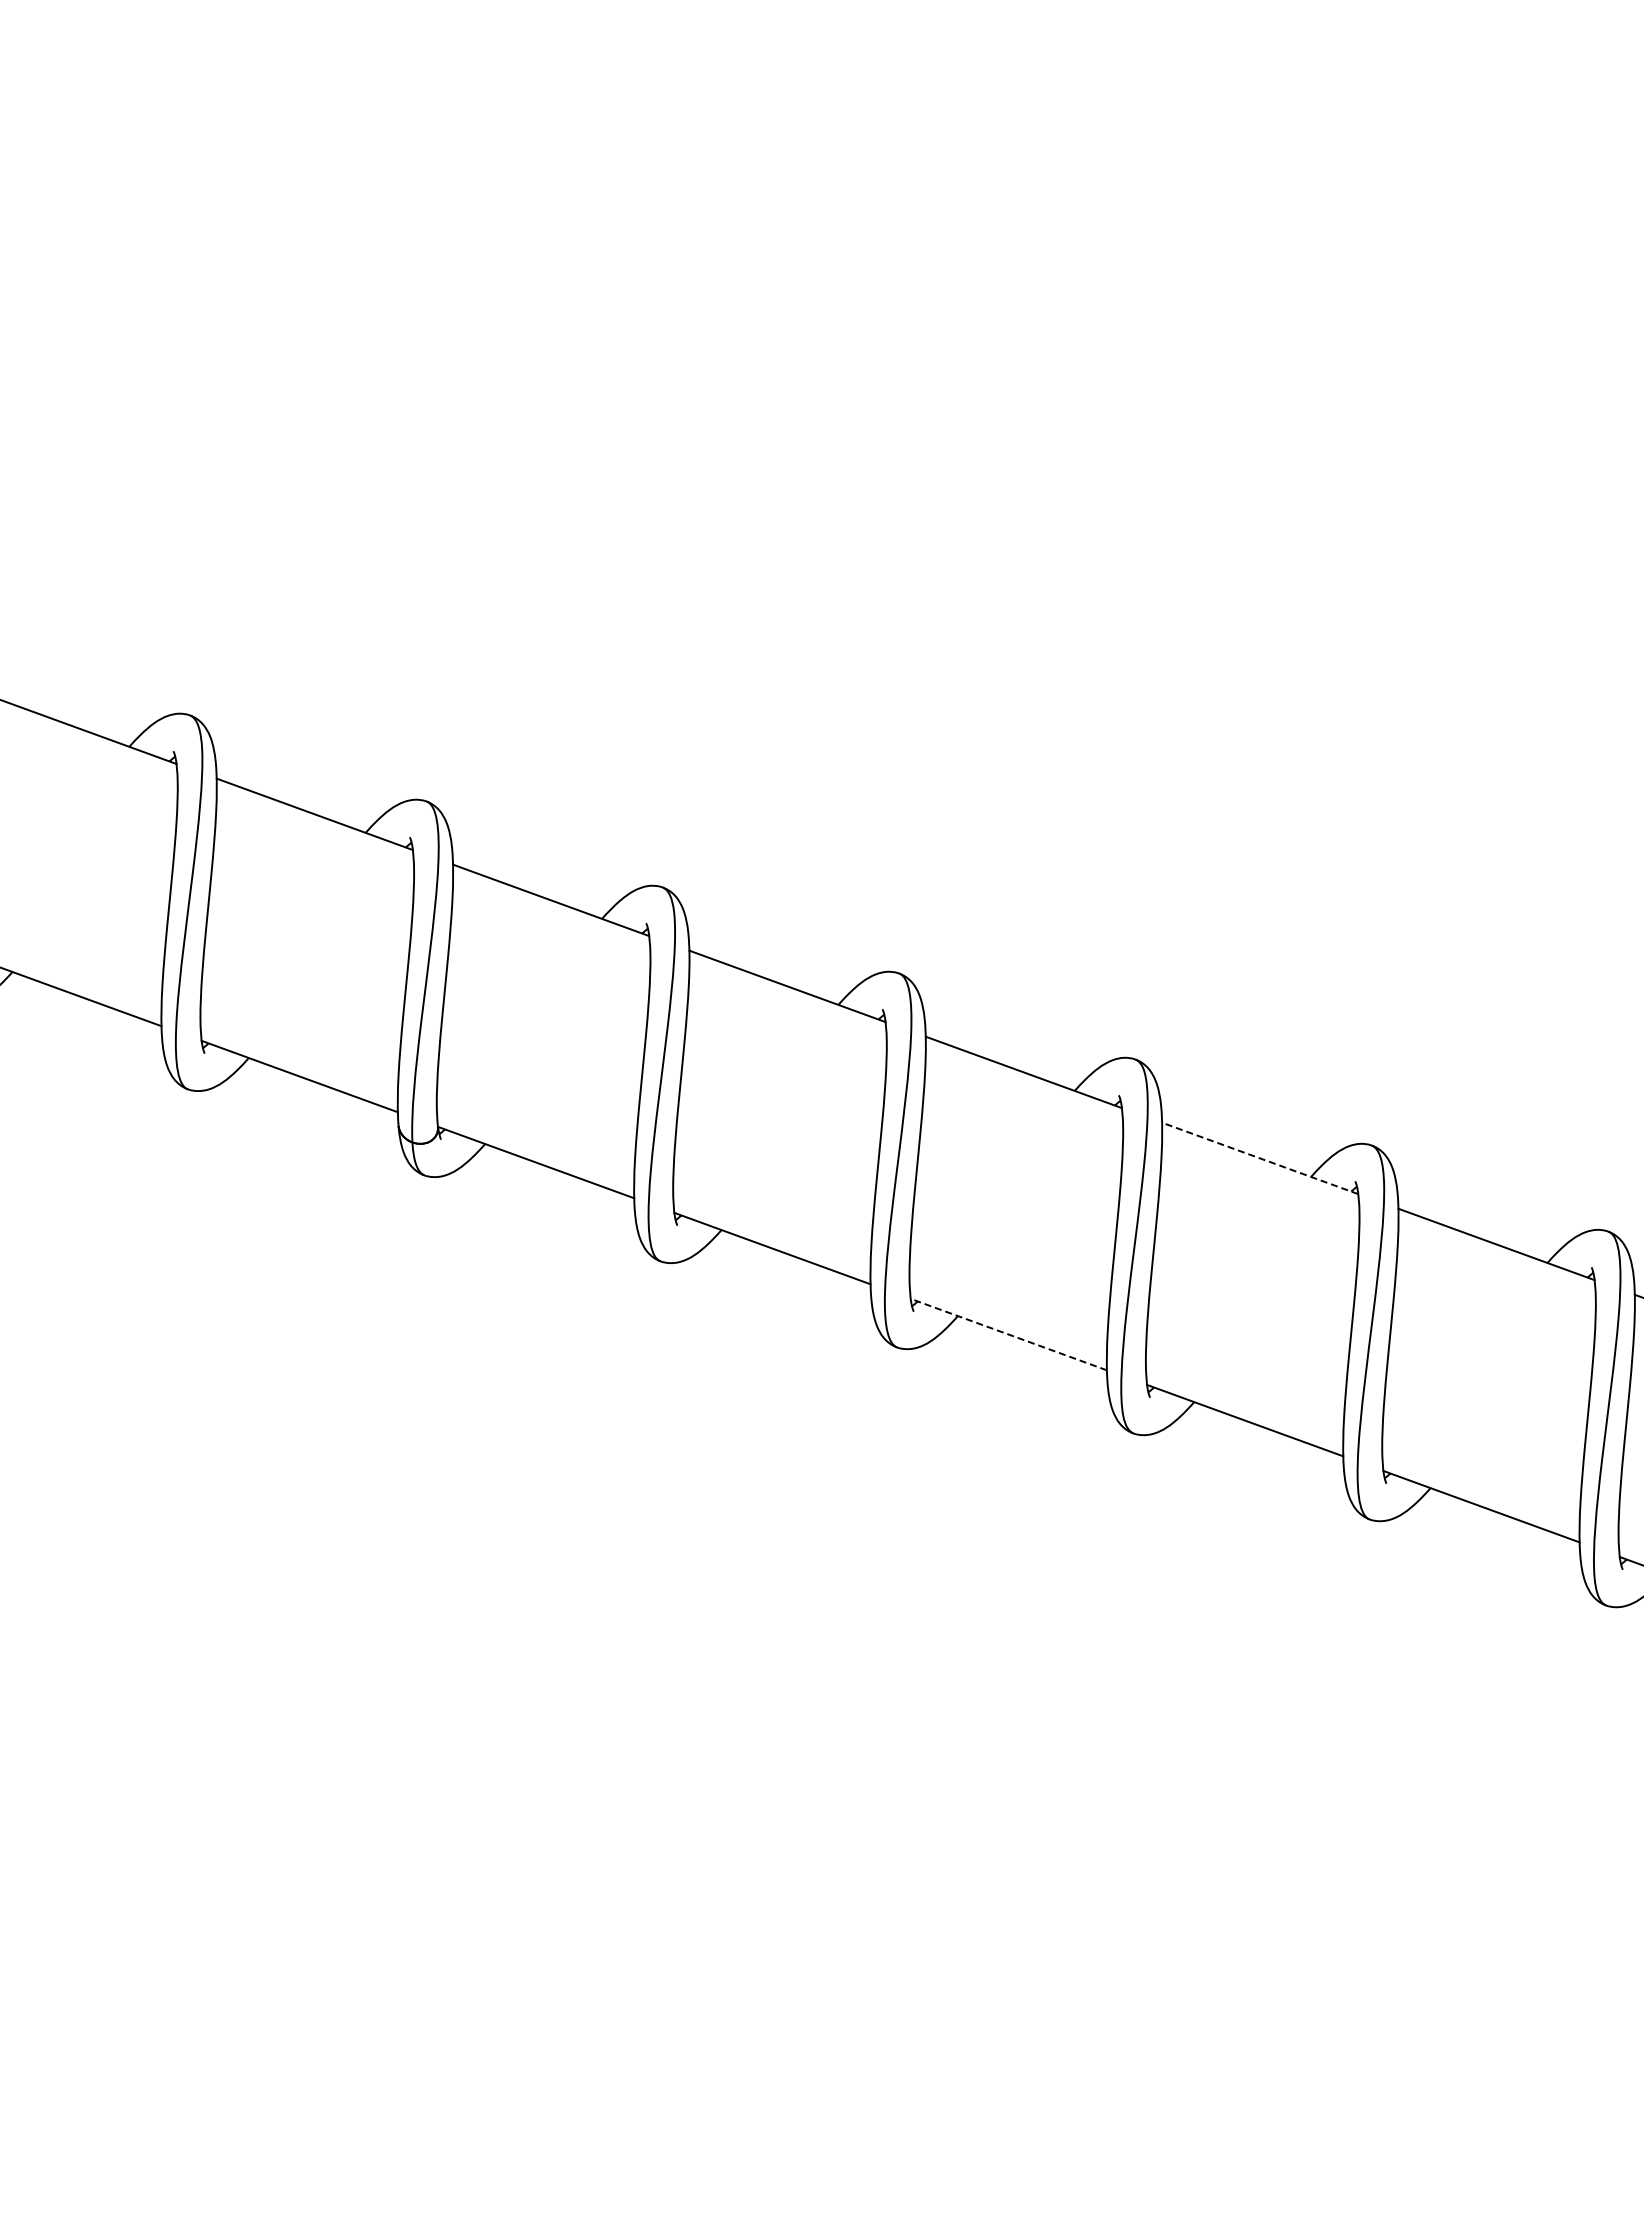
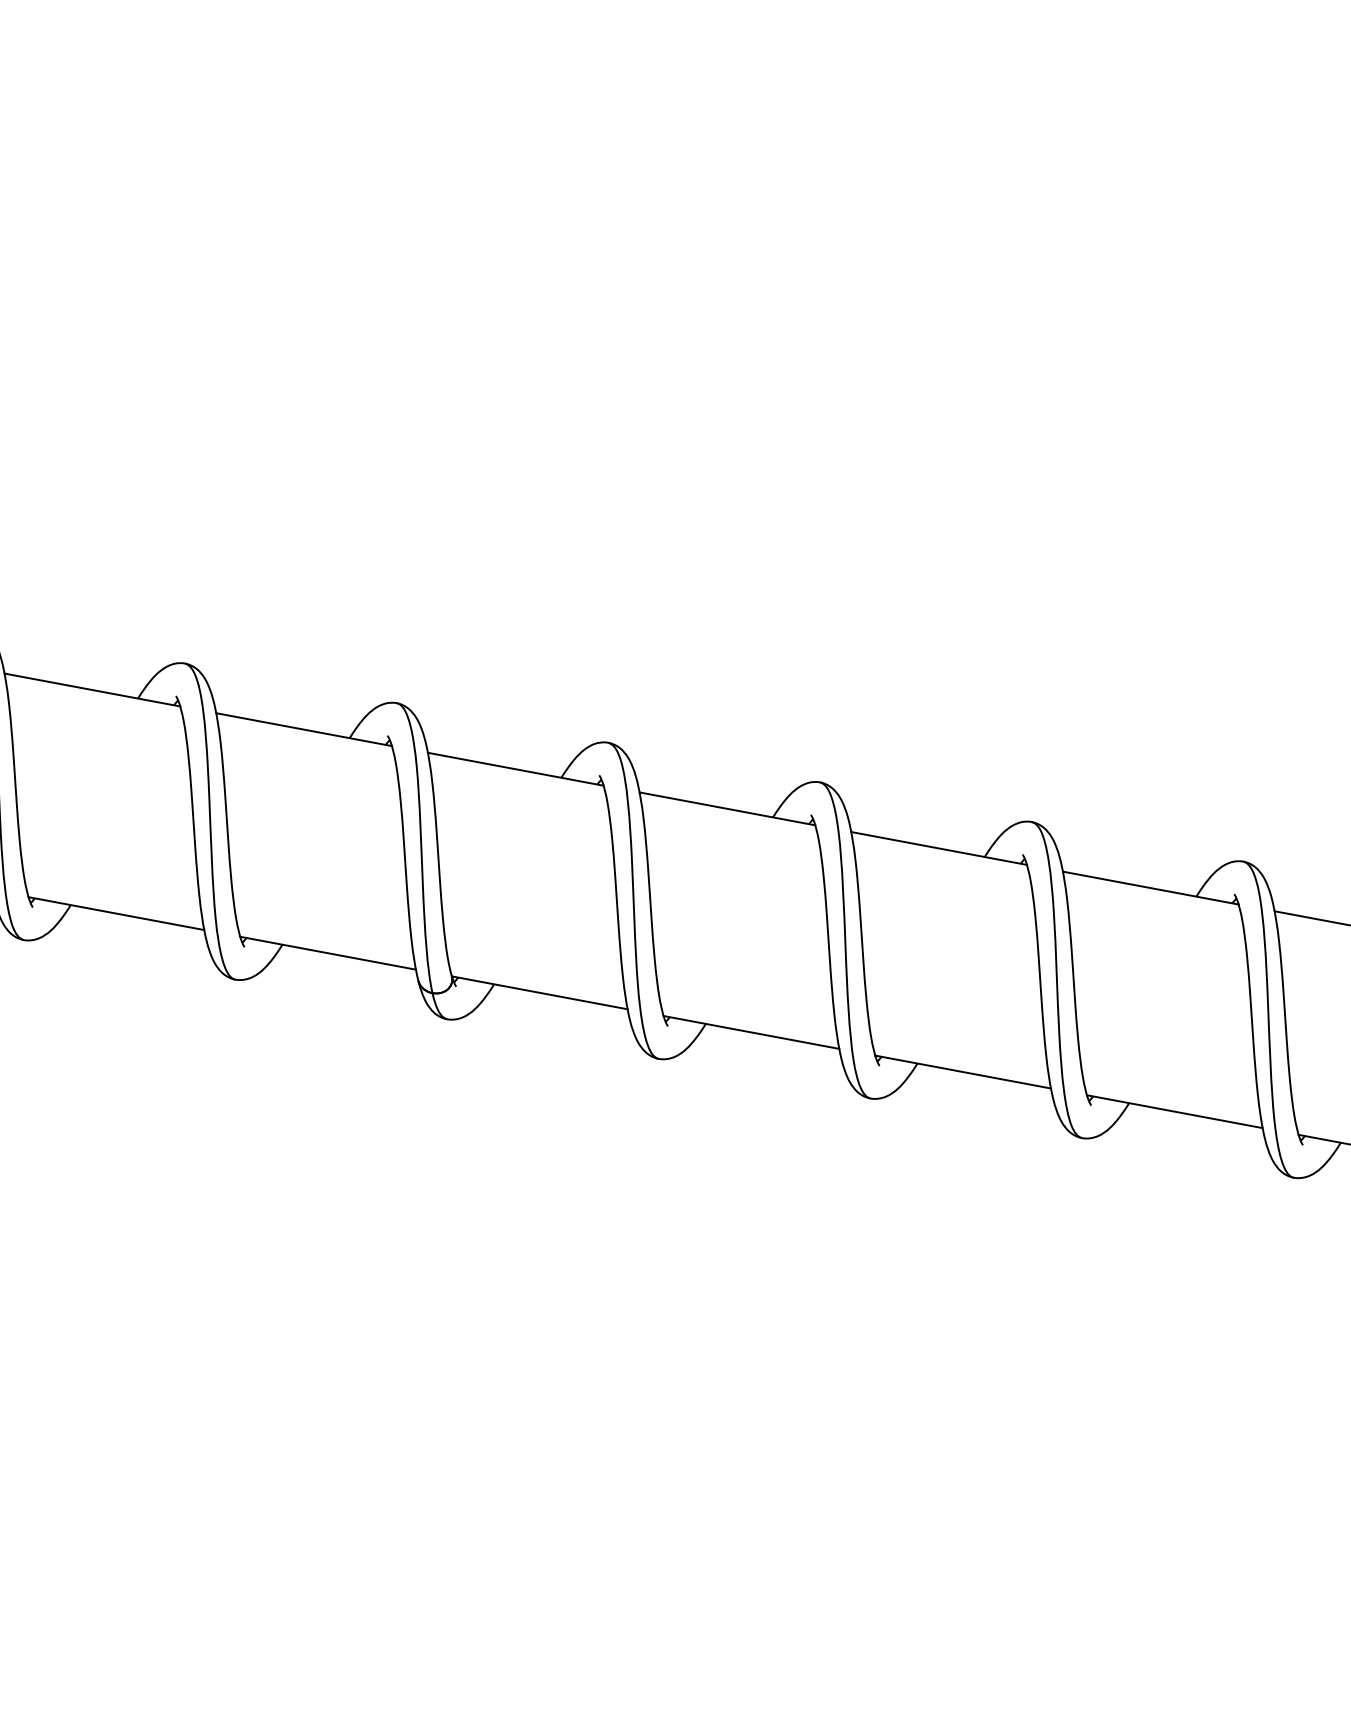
line: (1259, 1158) -> (1150, 888), dashed -> solid
line: (1008, 1334) -> (962, 1072), dashed -> solid

